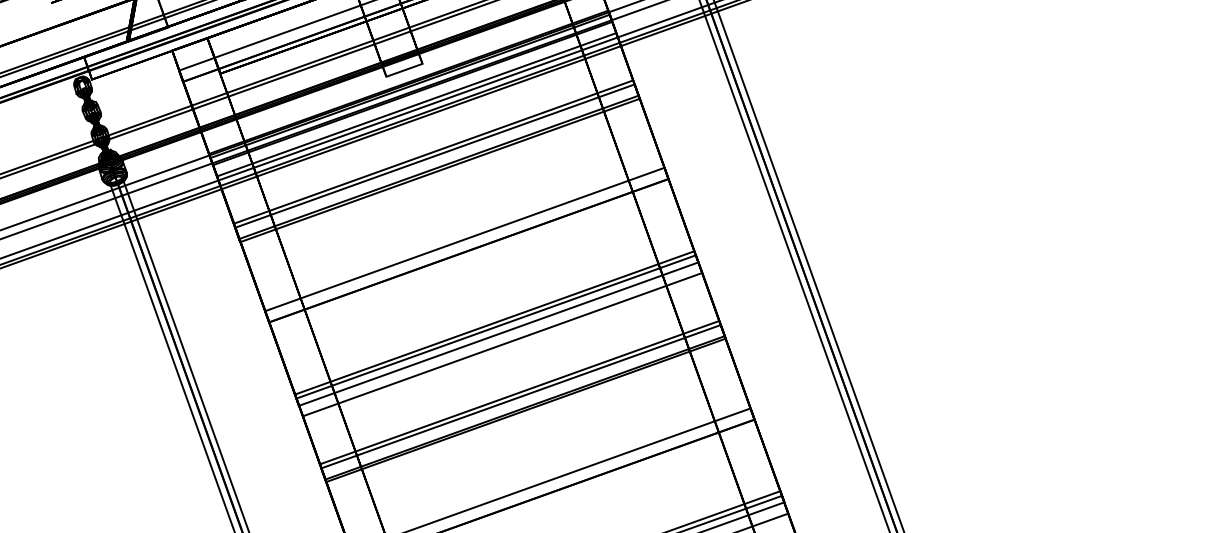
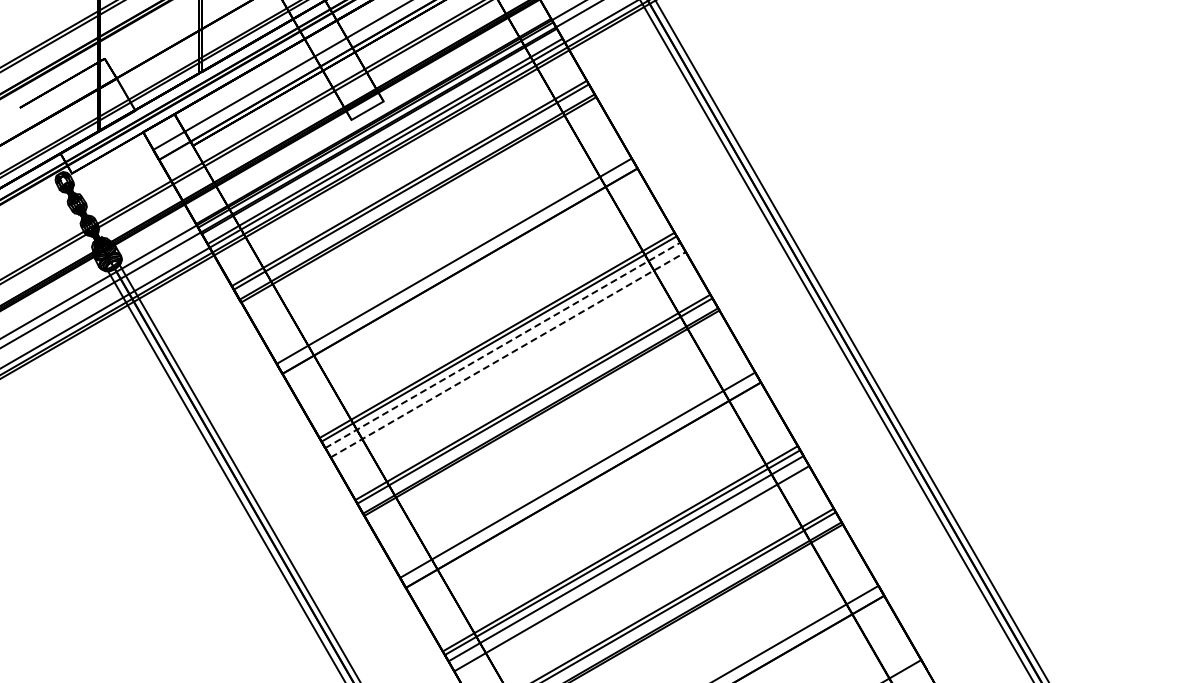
line: (499, 334) -> (503, 345), solid -> dashed
line: (502, 344) -> (508, 354), solid -> dashed

